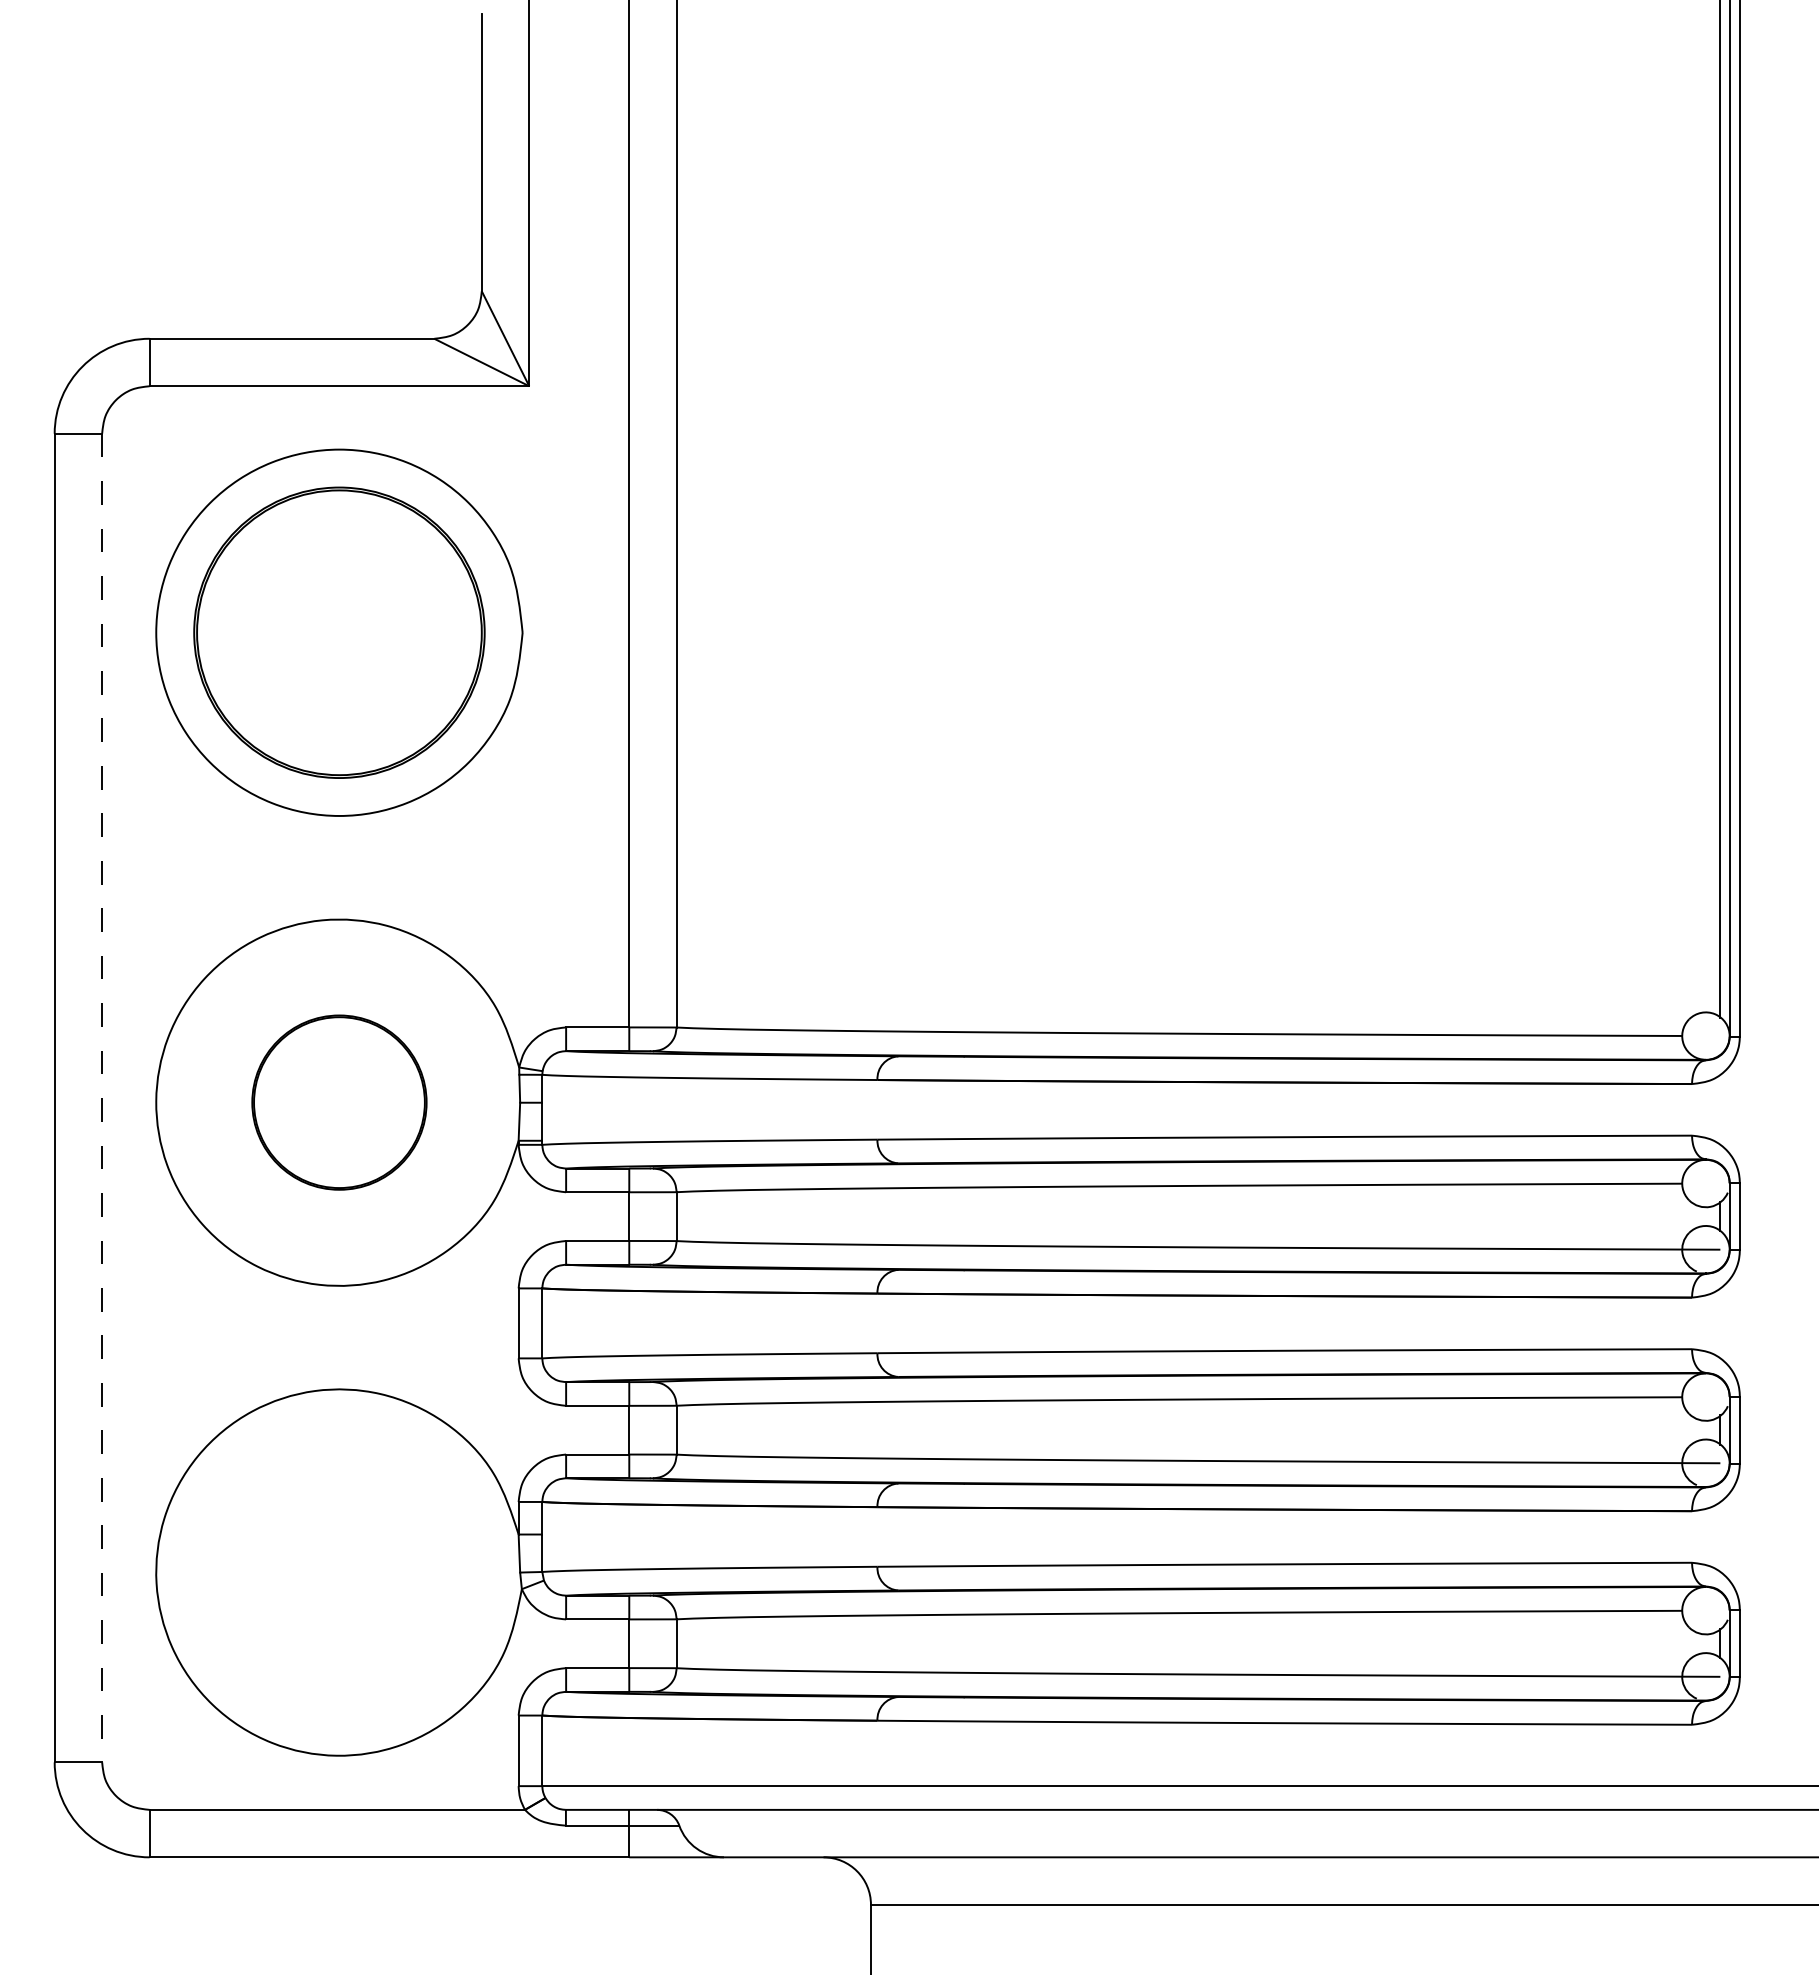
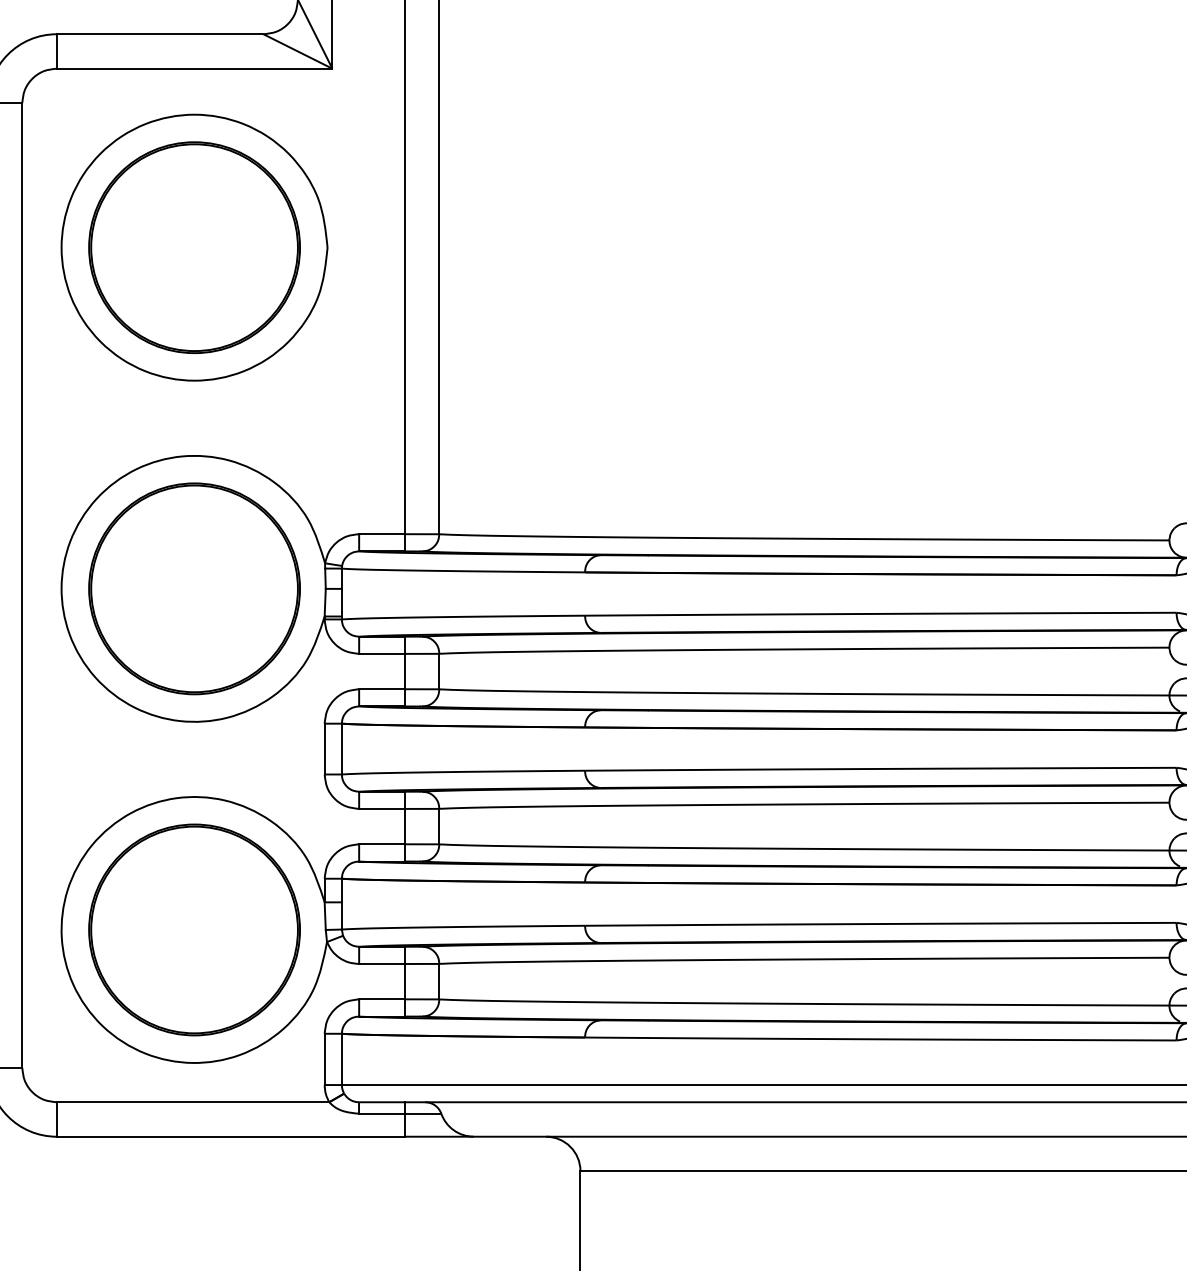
line: (102, 1098) -> (22, 585), dashed -> solid
part: (339, 1102) -> (194, 588), size x1.67
part: (339, 1572) -> (194, 929), added

